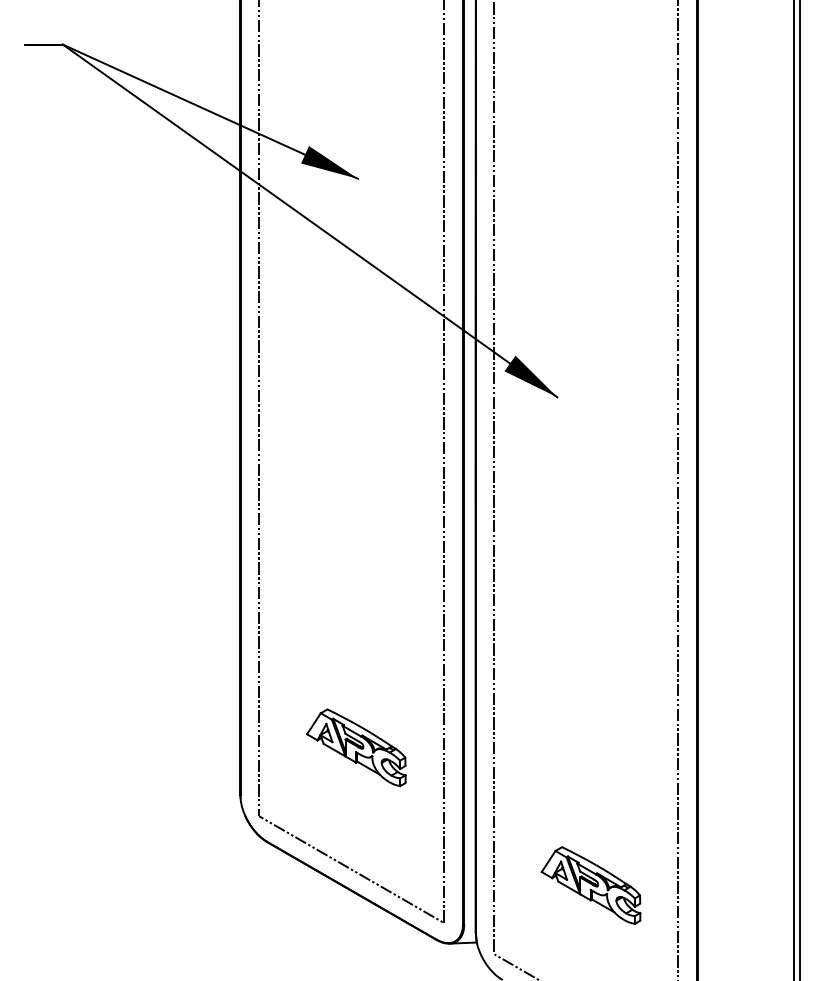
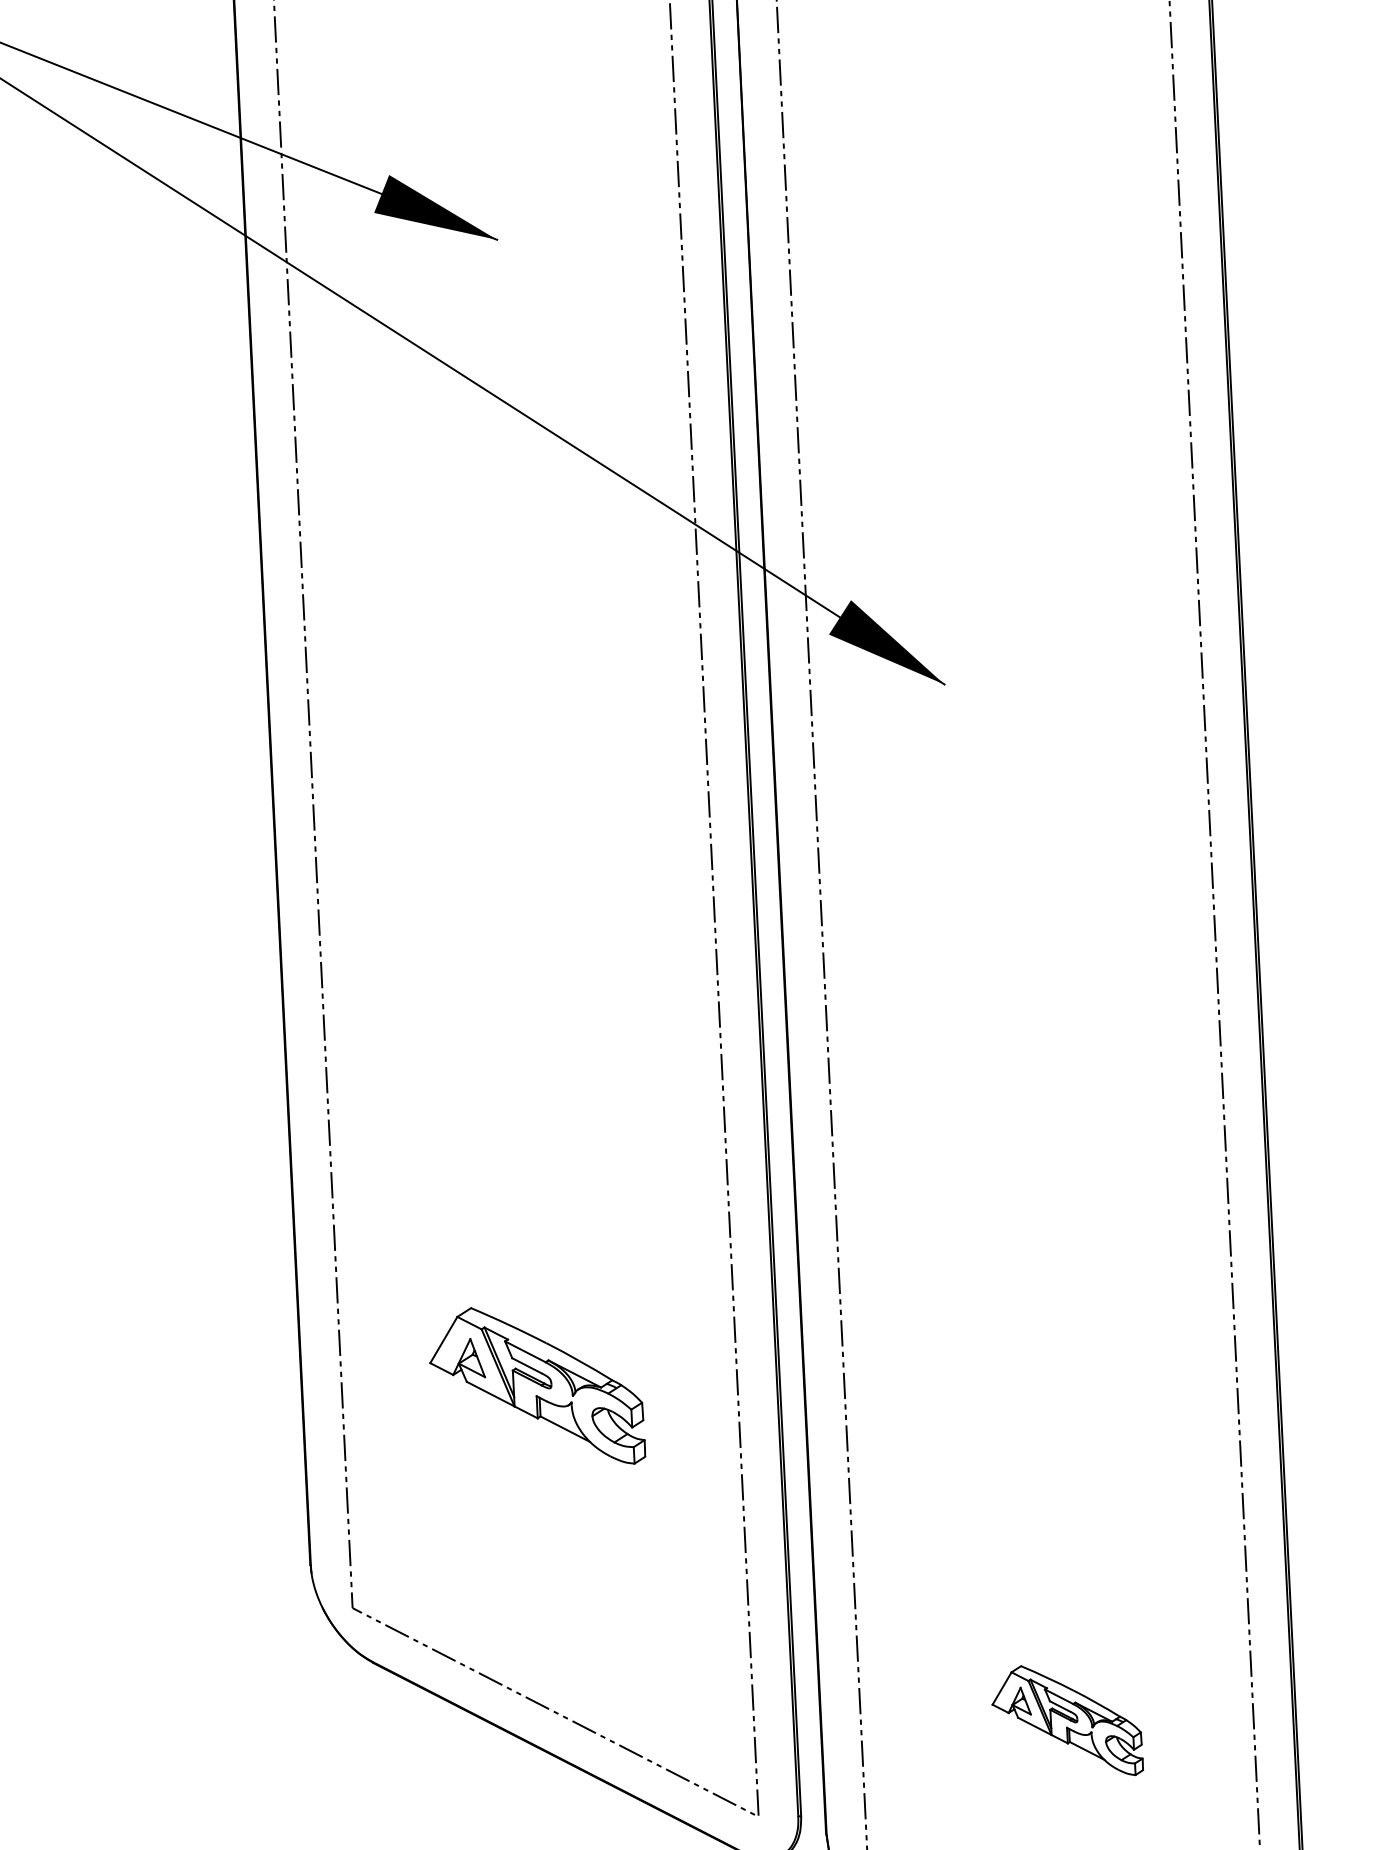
part: (355, 747) -> (534, 1386), moved
part: (590, 885) -> (1065, 1721), size x0.7

